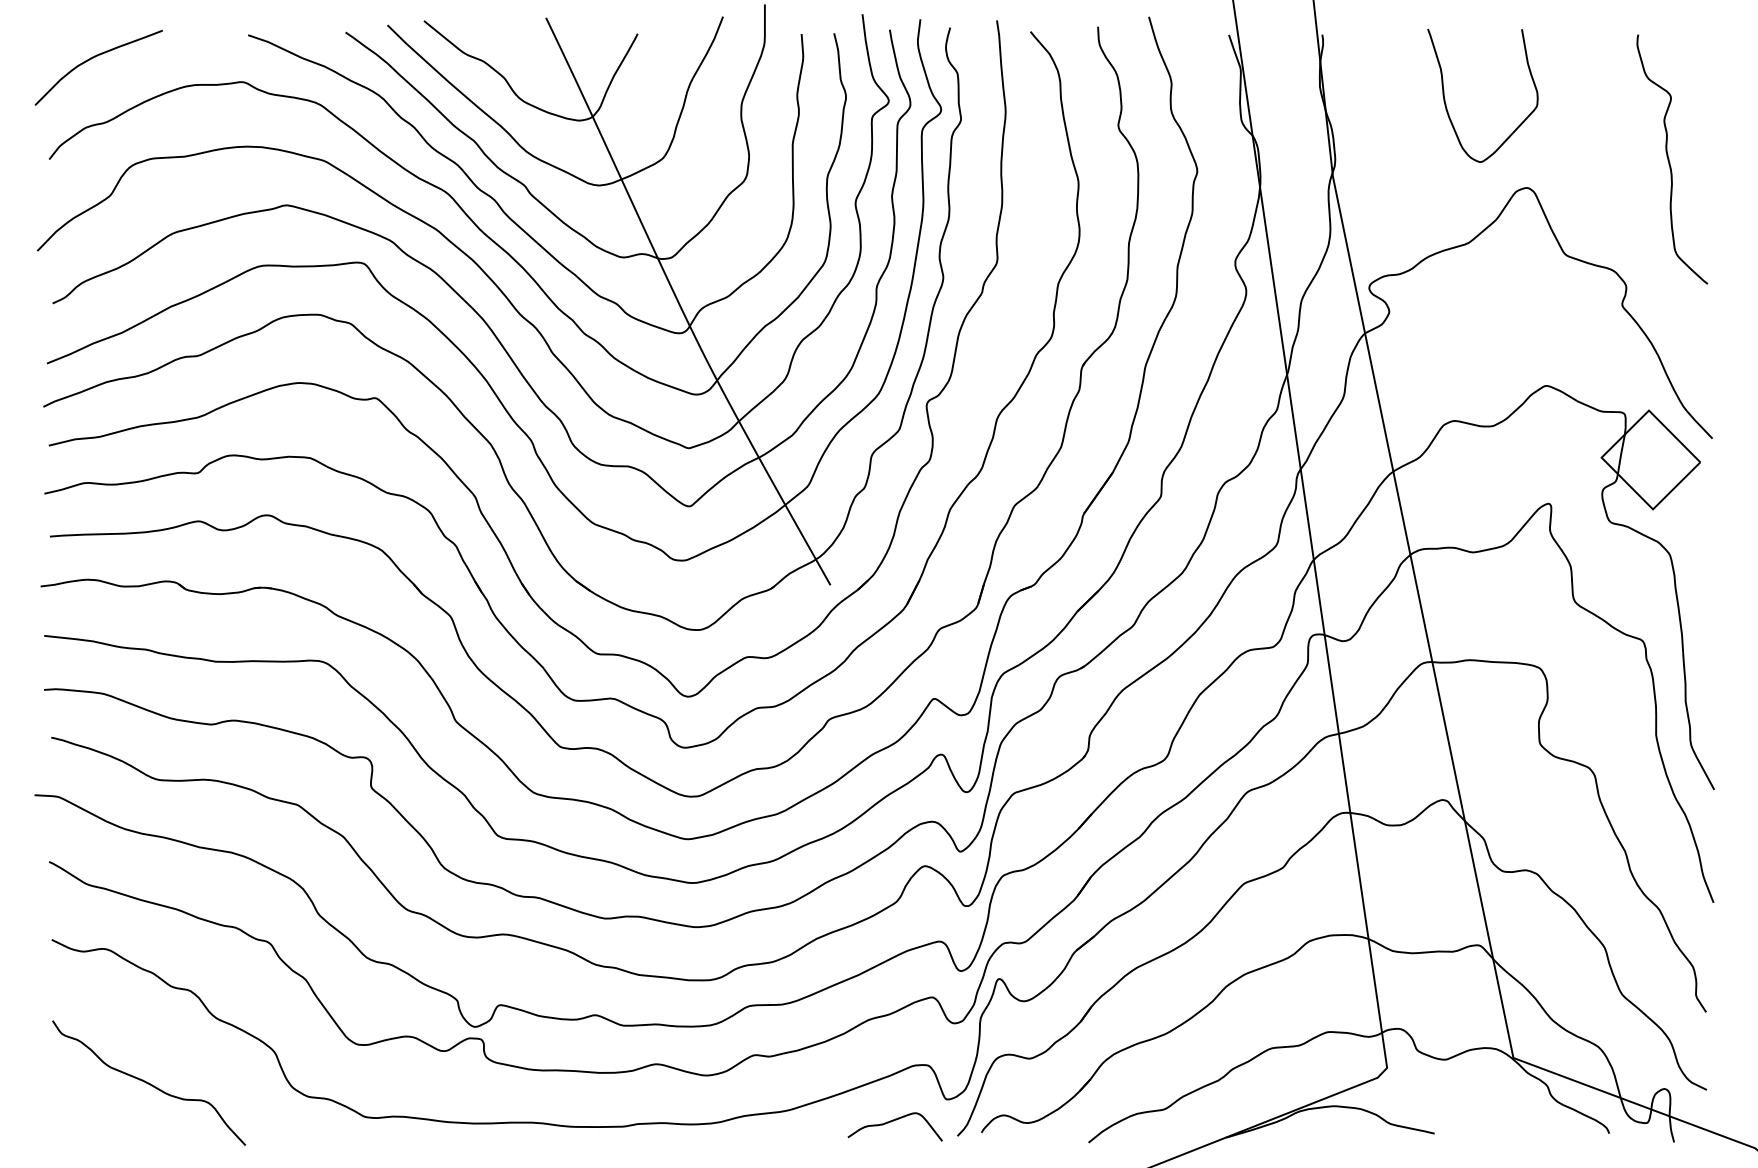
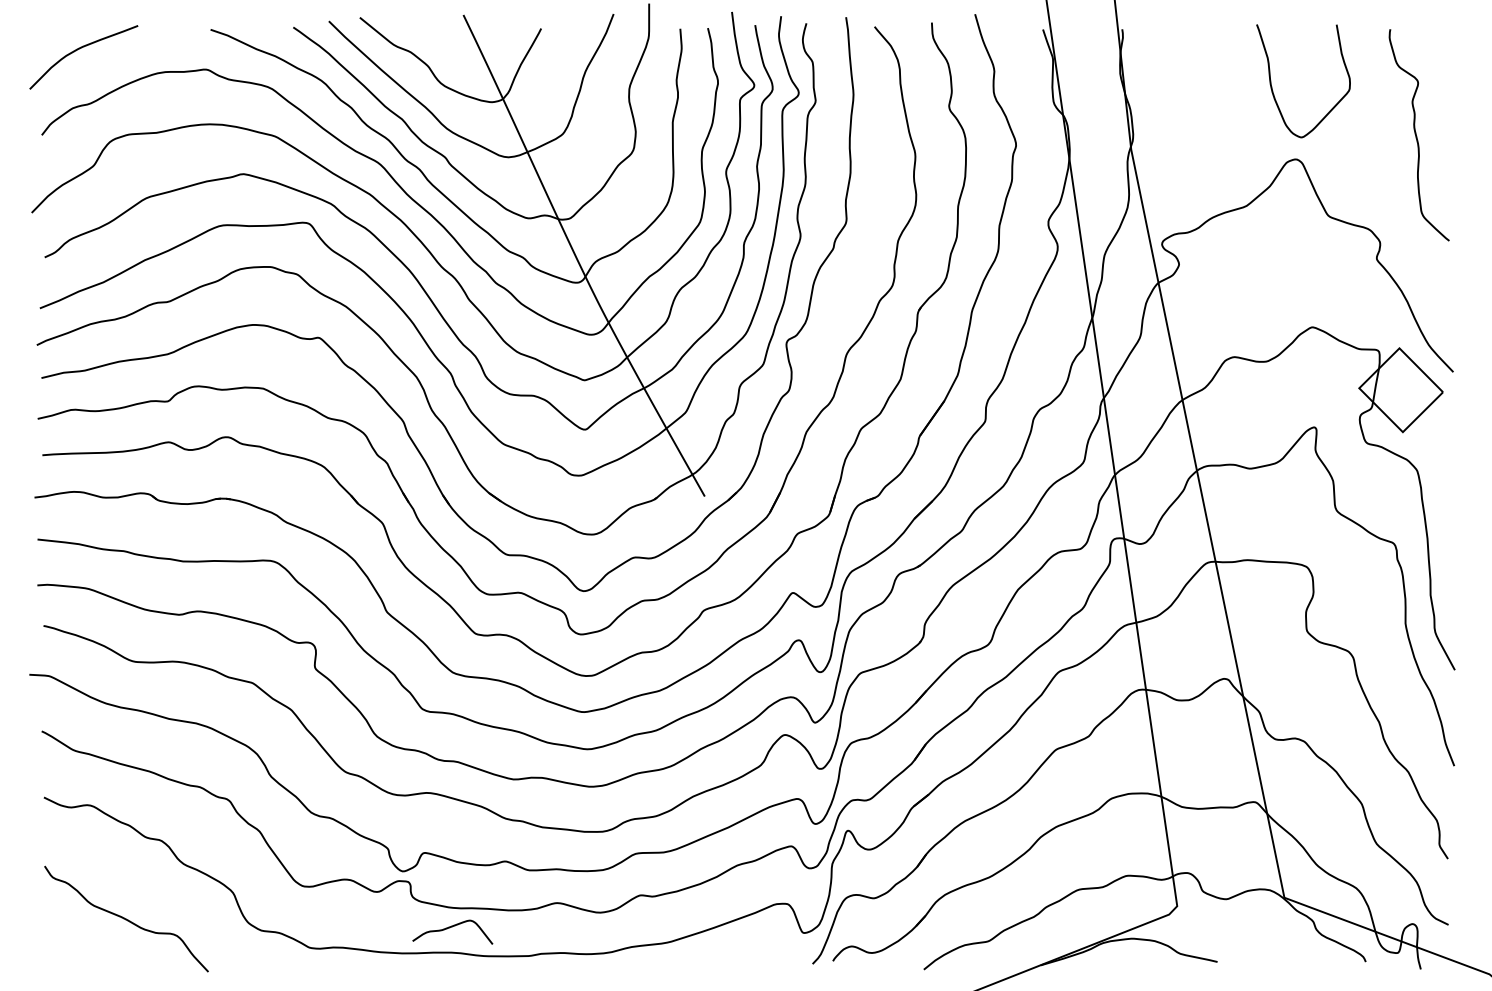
curve: (1446, 102) -> (1272, 86), moved
curve: (894, 1121) -> (452, 927), moved

